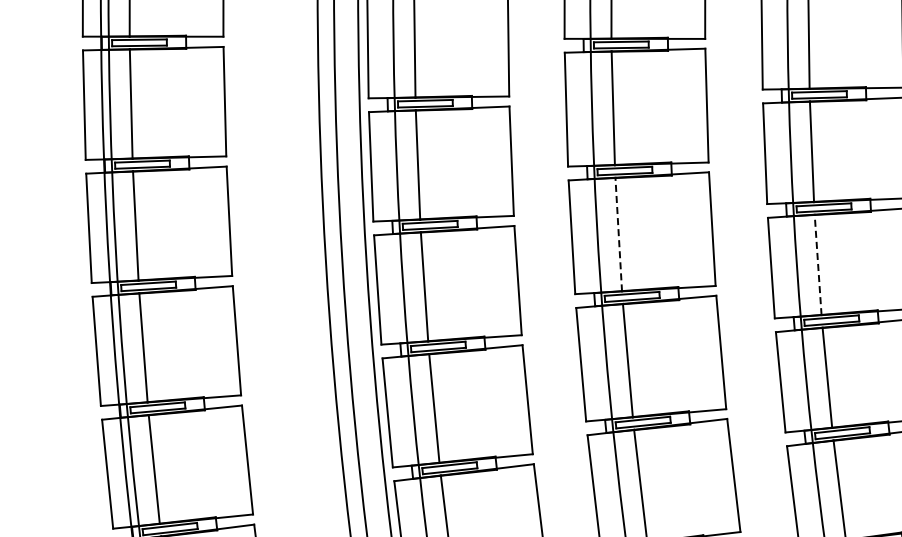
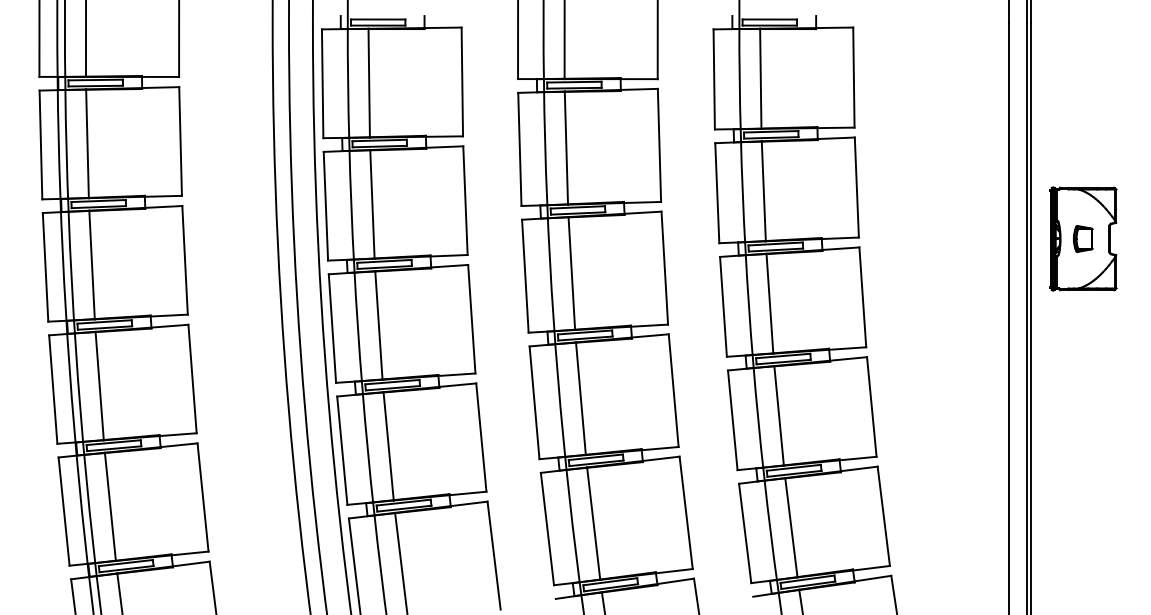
line: (618, 234) -> (571, 273), dashed -> solid
line: (817, 264) -> (769, 303), dashed -> solid

